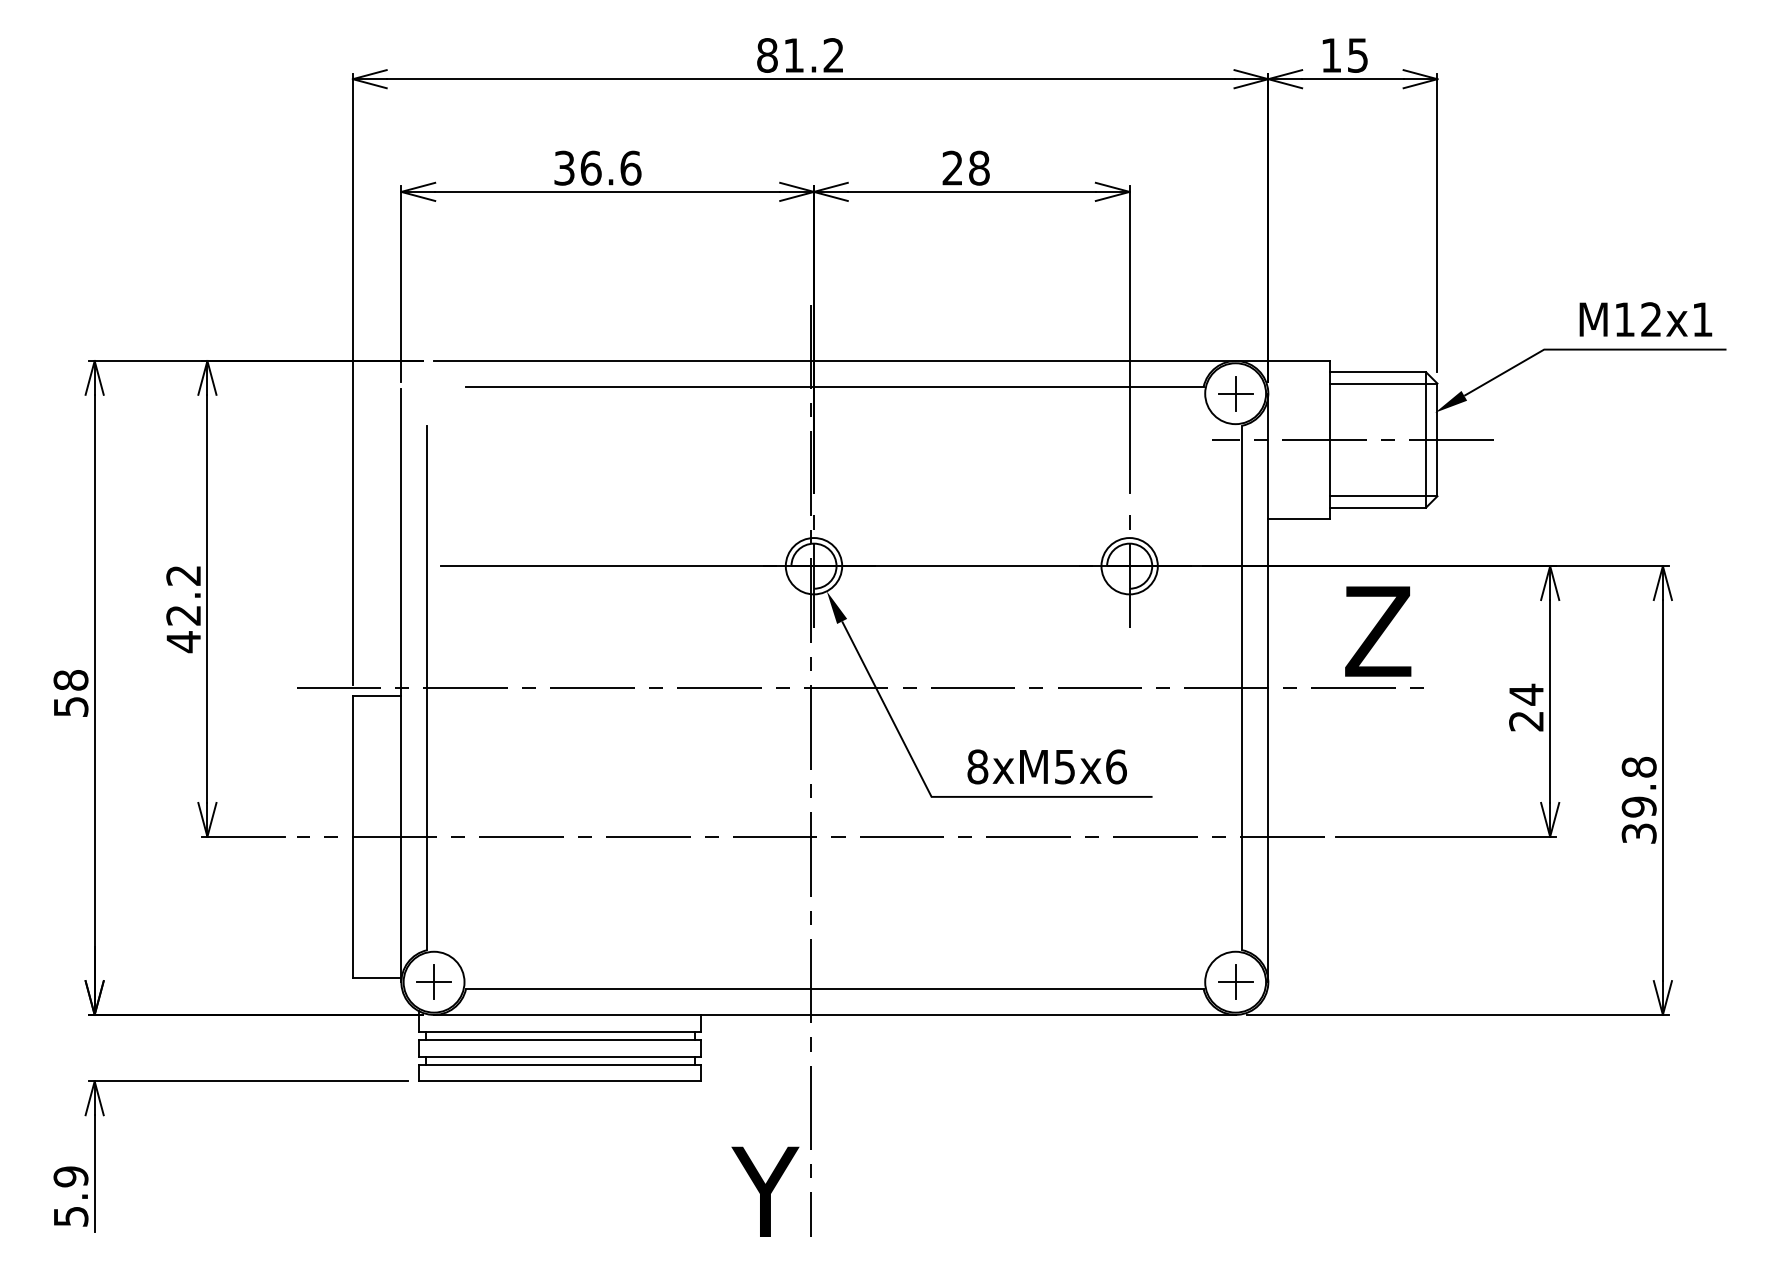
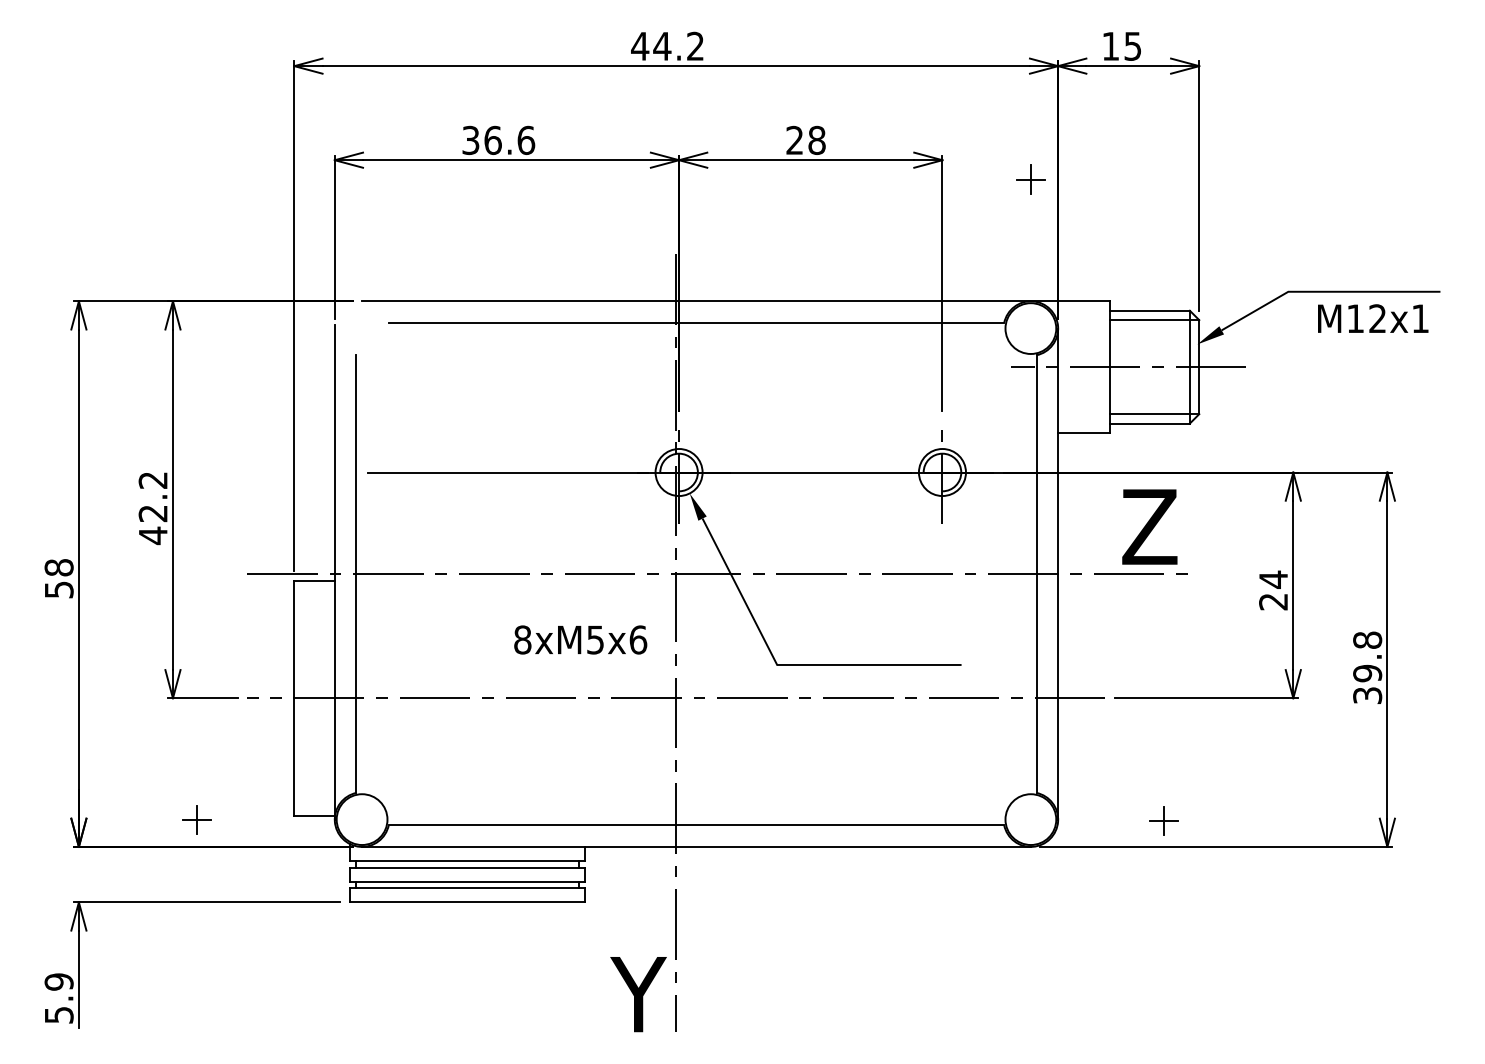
text: (780, 54) -> (651, 45), 81.2 -> 44.2
text: (1646, 319) -> (1373, 318), moved
part: (1235, 393) -> (1030, 179), moved
text: (1047, 766) -> (580, 639), moved
part: (433, 982) -> (196, 819), moved
part: (1235, 982) -> (1163, 820), moved

